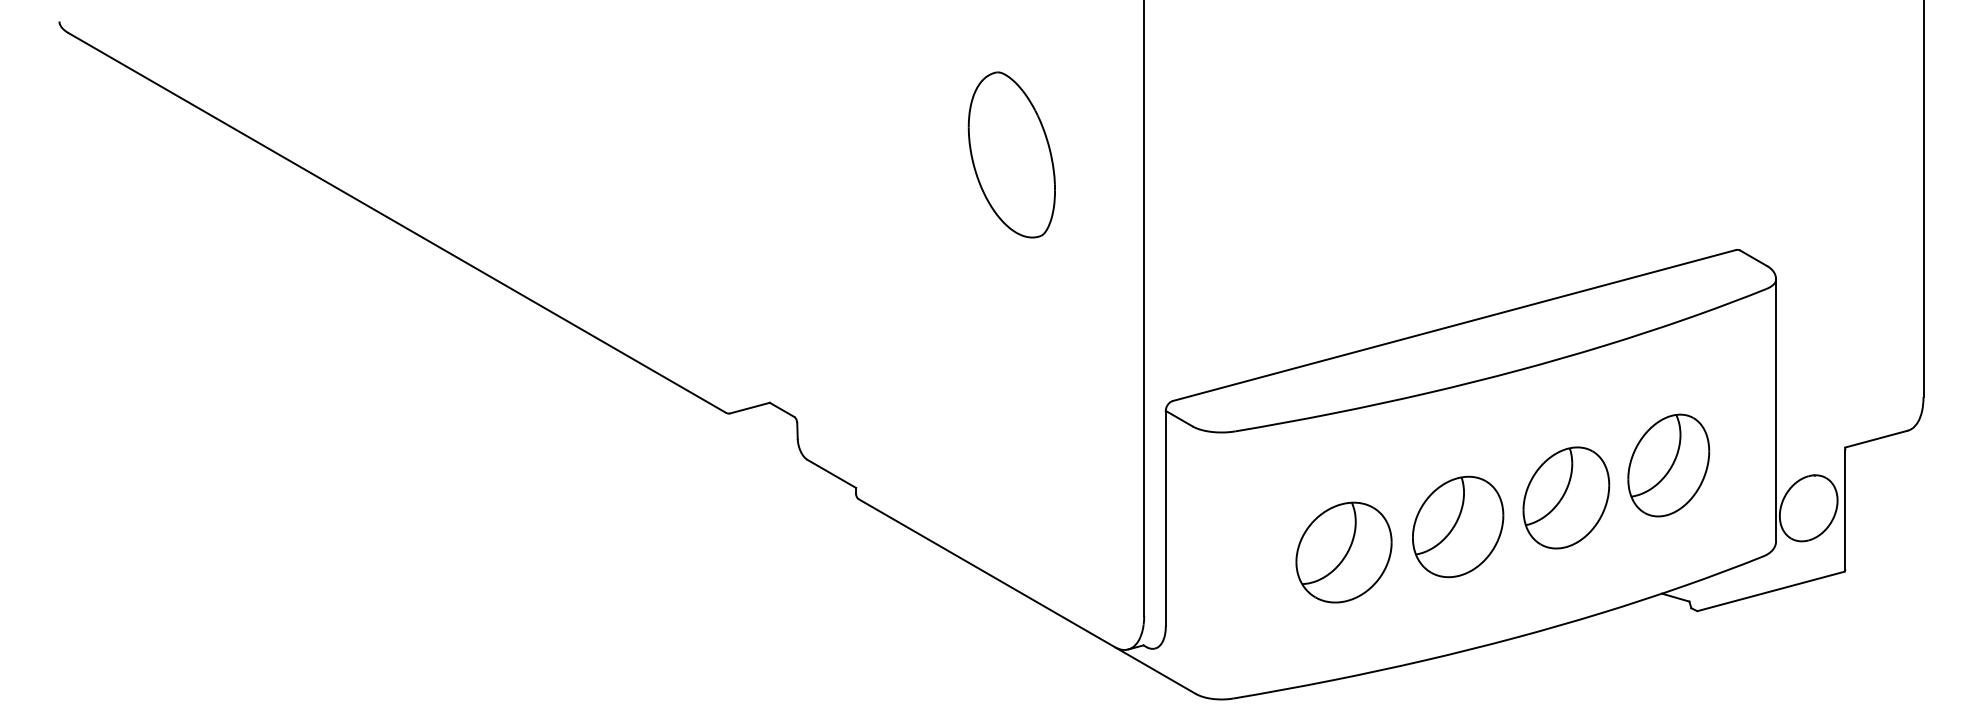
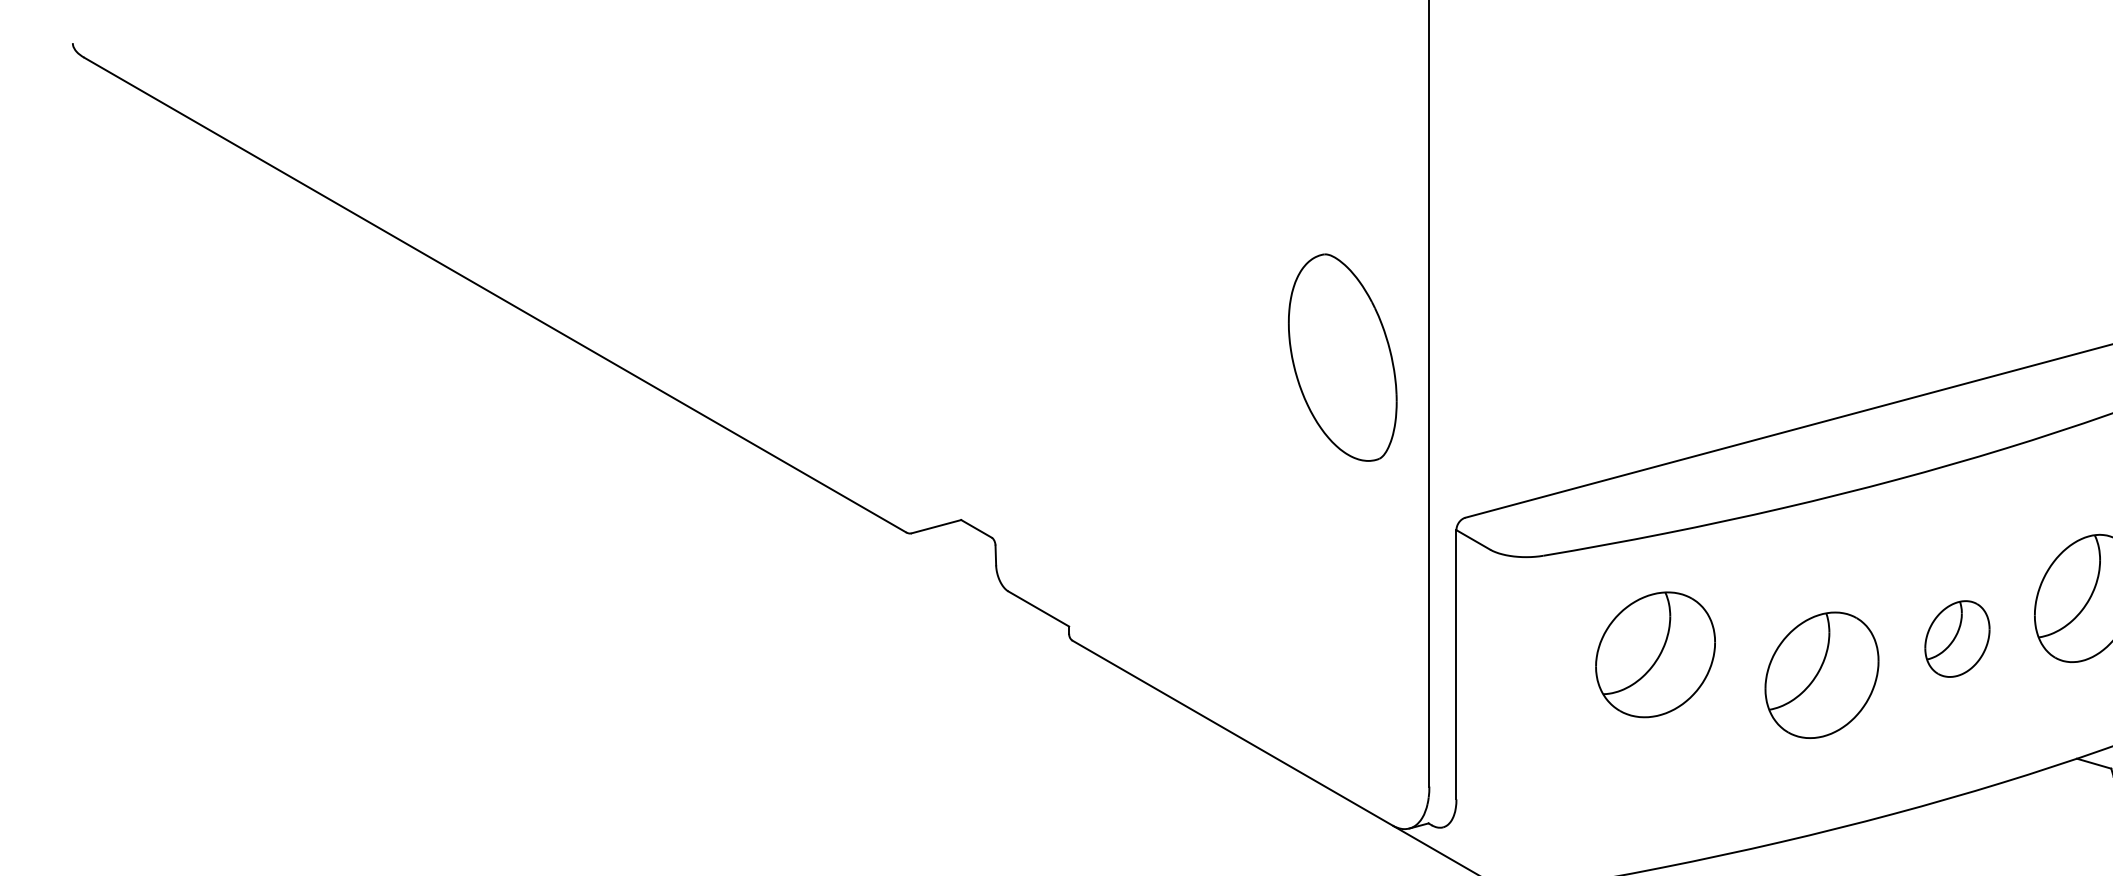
part: (1011, 154) -> (1342, 357), moved
part: (1566, 497) -> (1957, 638), size x0.6
part: (1343, 552) -> (1654, 654), moved

